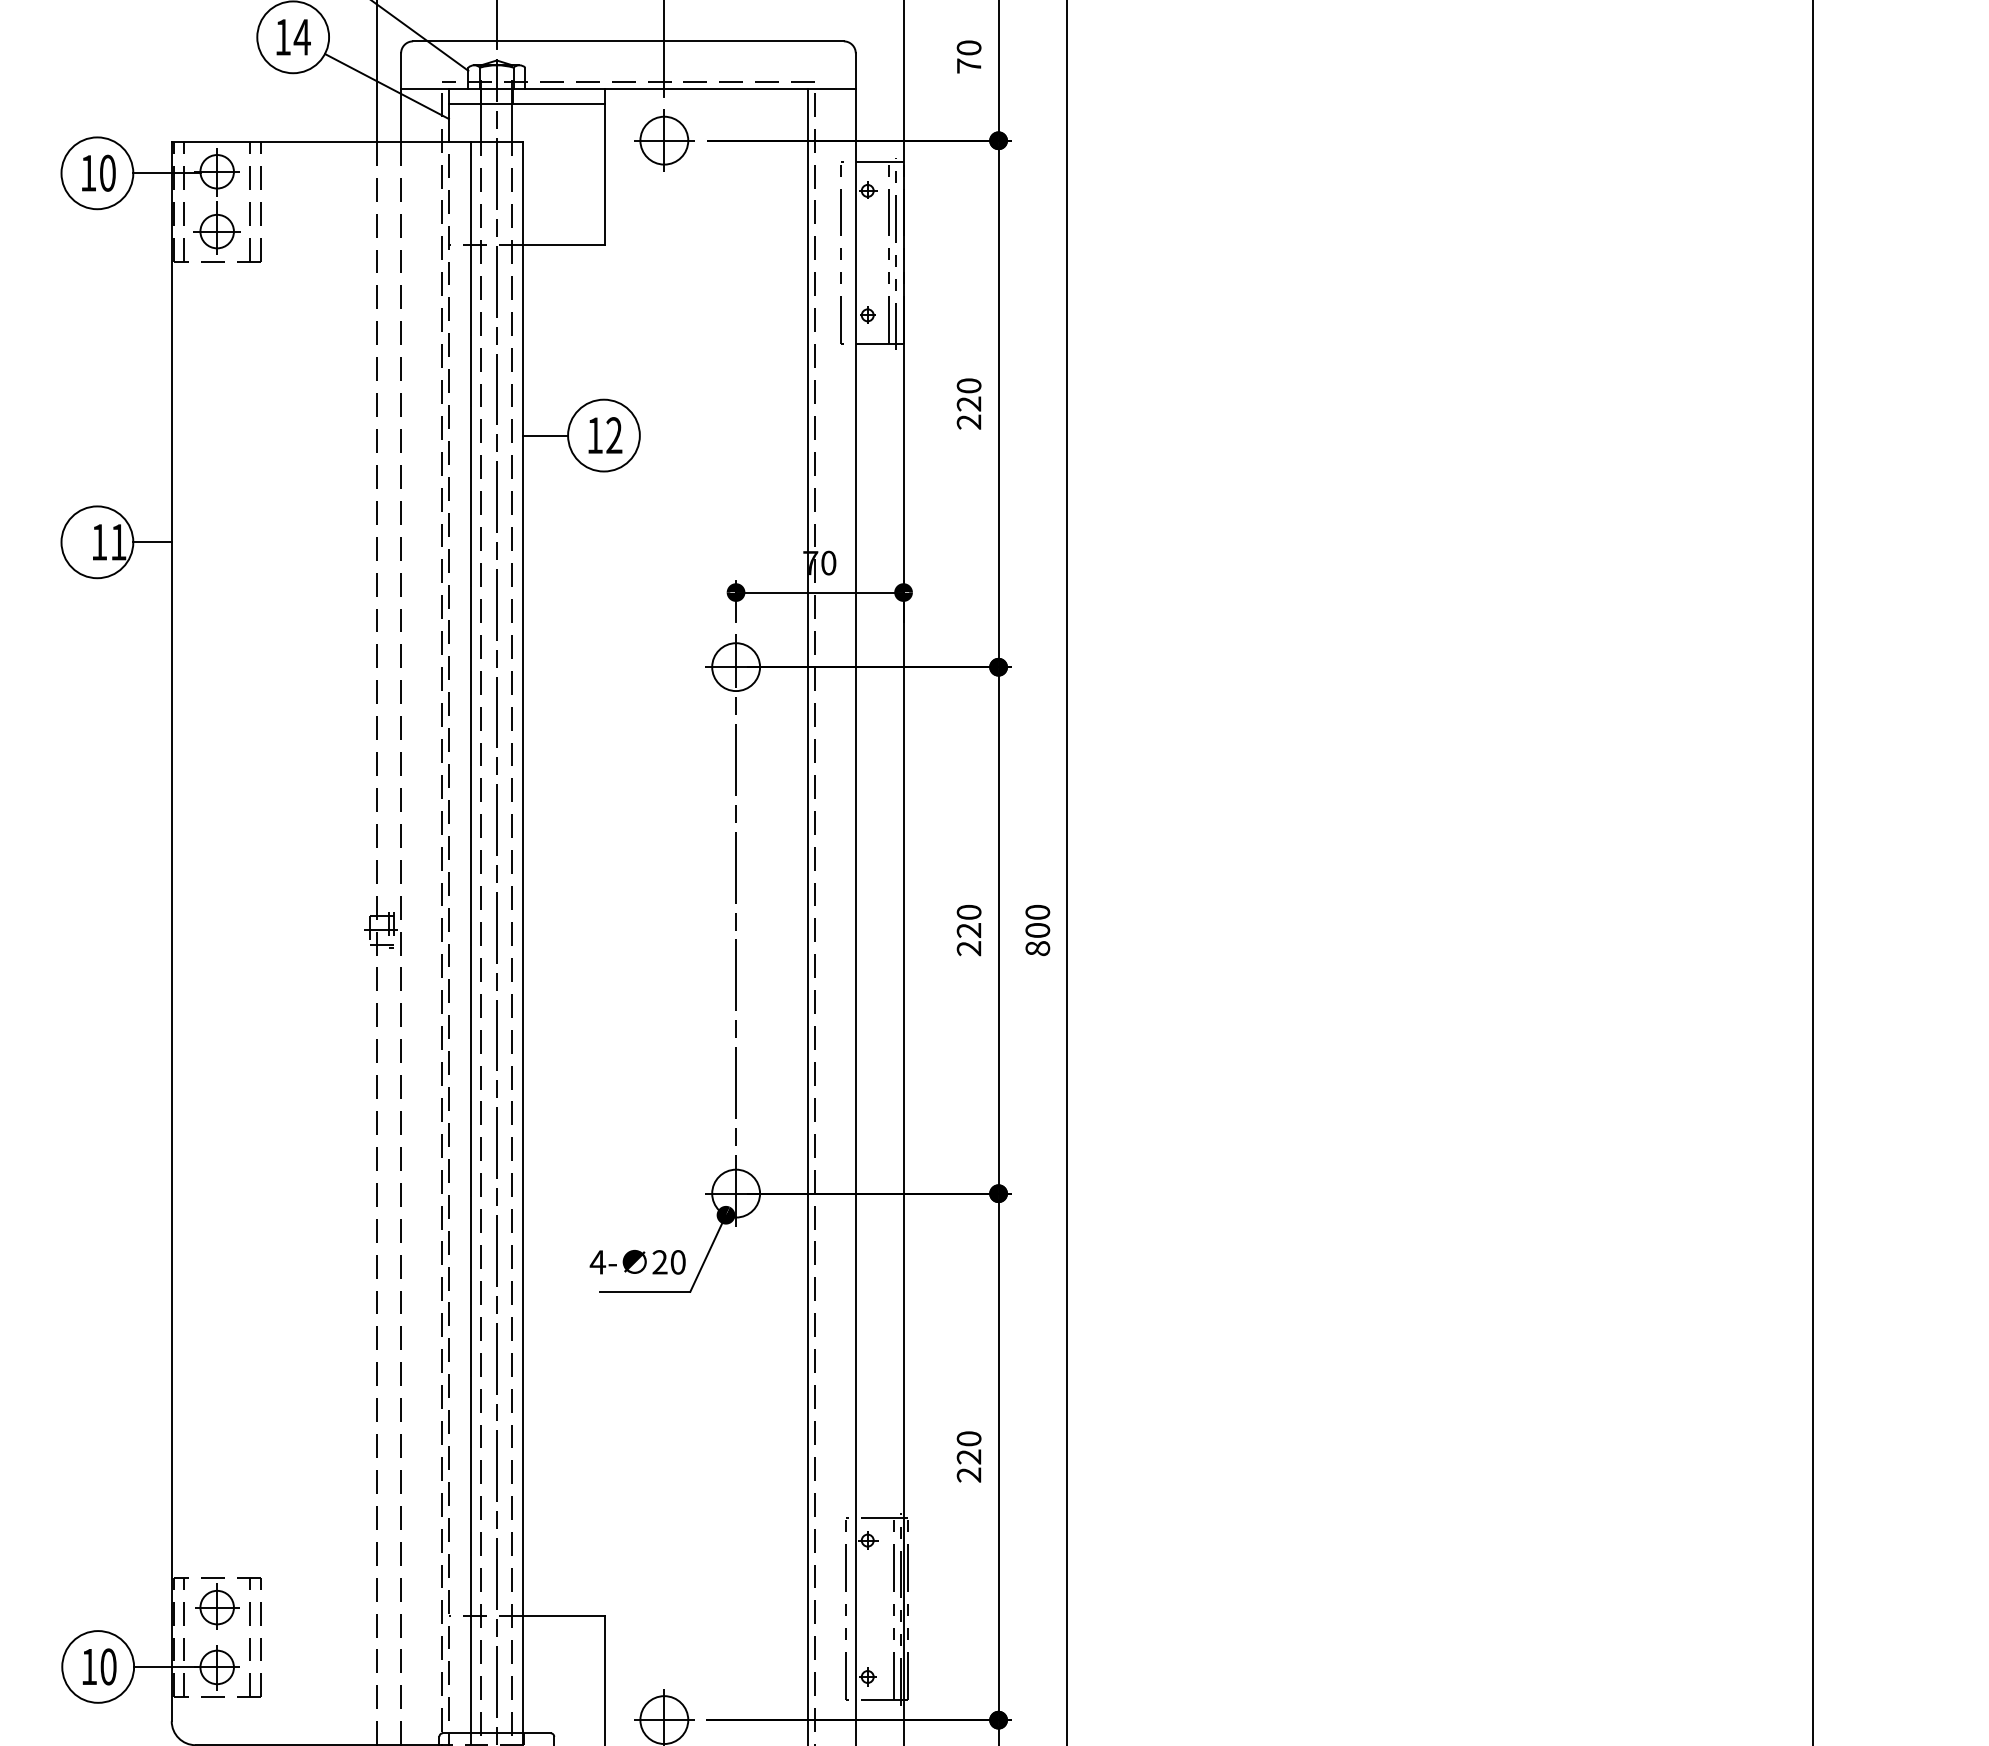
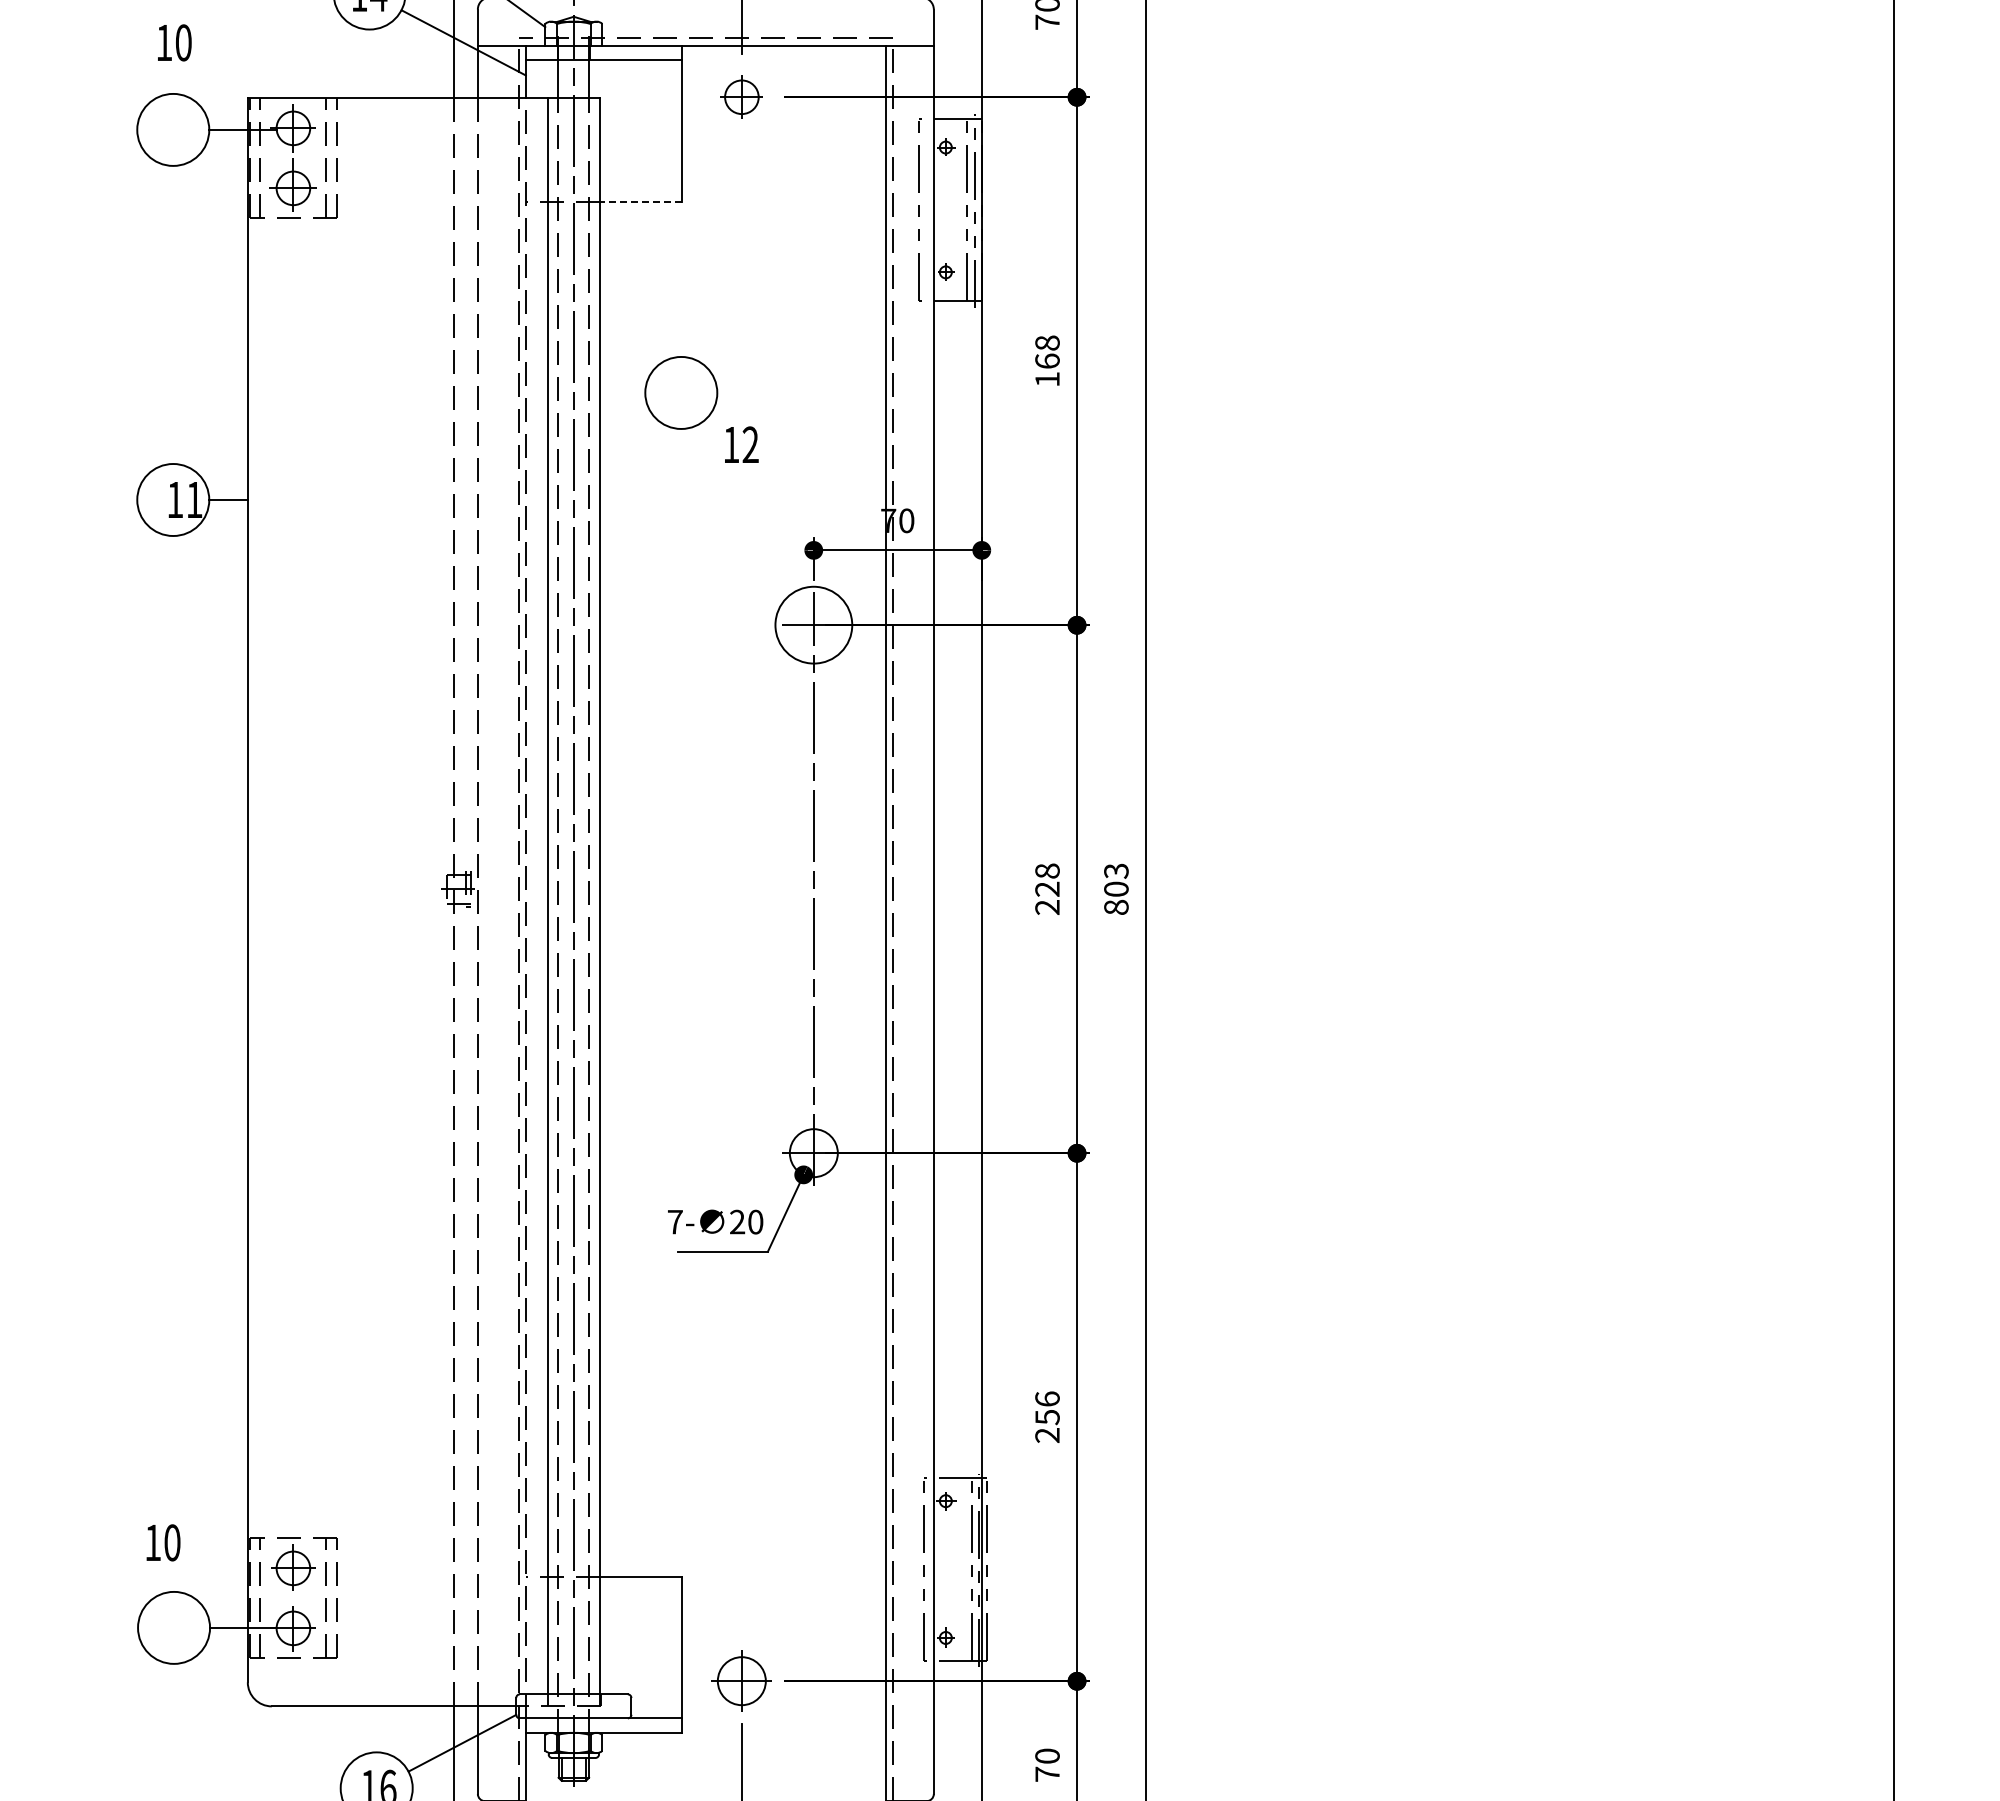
part: (663, 140) -> (741, 97), size x0.7
text: (98, 172) -> (174, 42), moved
line: (563, 244) -> (640, 201), solid -> dashed
text: (969, 403) -> (1047, 360), 220 -> 168
line: (545, 435) -> (622, 392), removed
text: (605, 435) -> (741, 444), moved
circle: (735, 667) -> (813, 625), size x1.6
text: (969, 911) -> (1047, 870), 220 -> 228
text: (1037, 911) -> (1116, 870), 800 -> 803
text: (598, 1262) -> (675, 1222), 4- -> 7-
text: (969, 1448) -> (1047, 1408), 220 -> 256
text: (99, 1666) -> (163, 1542), moved

